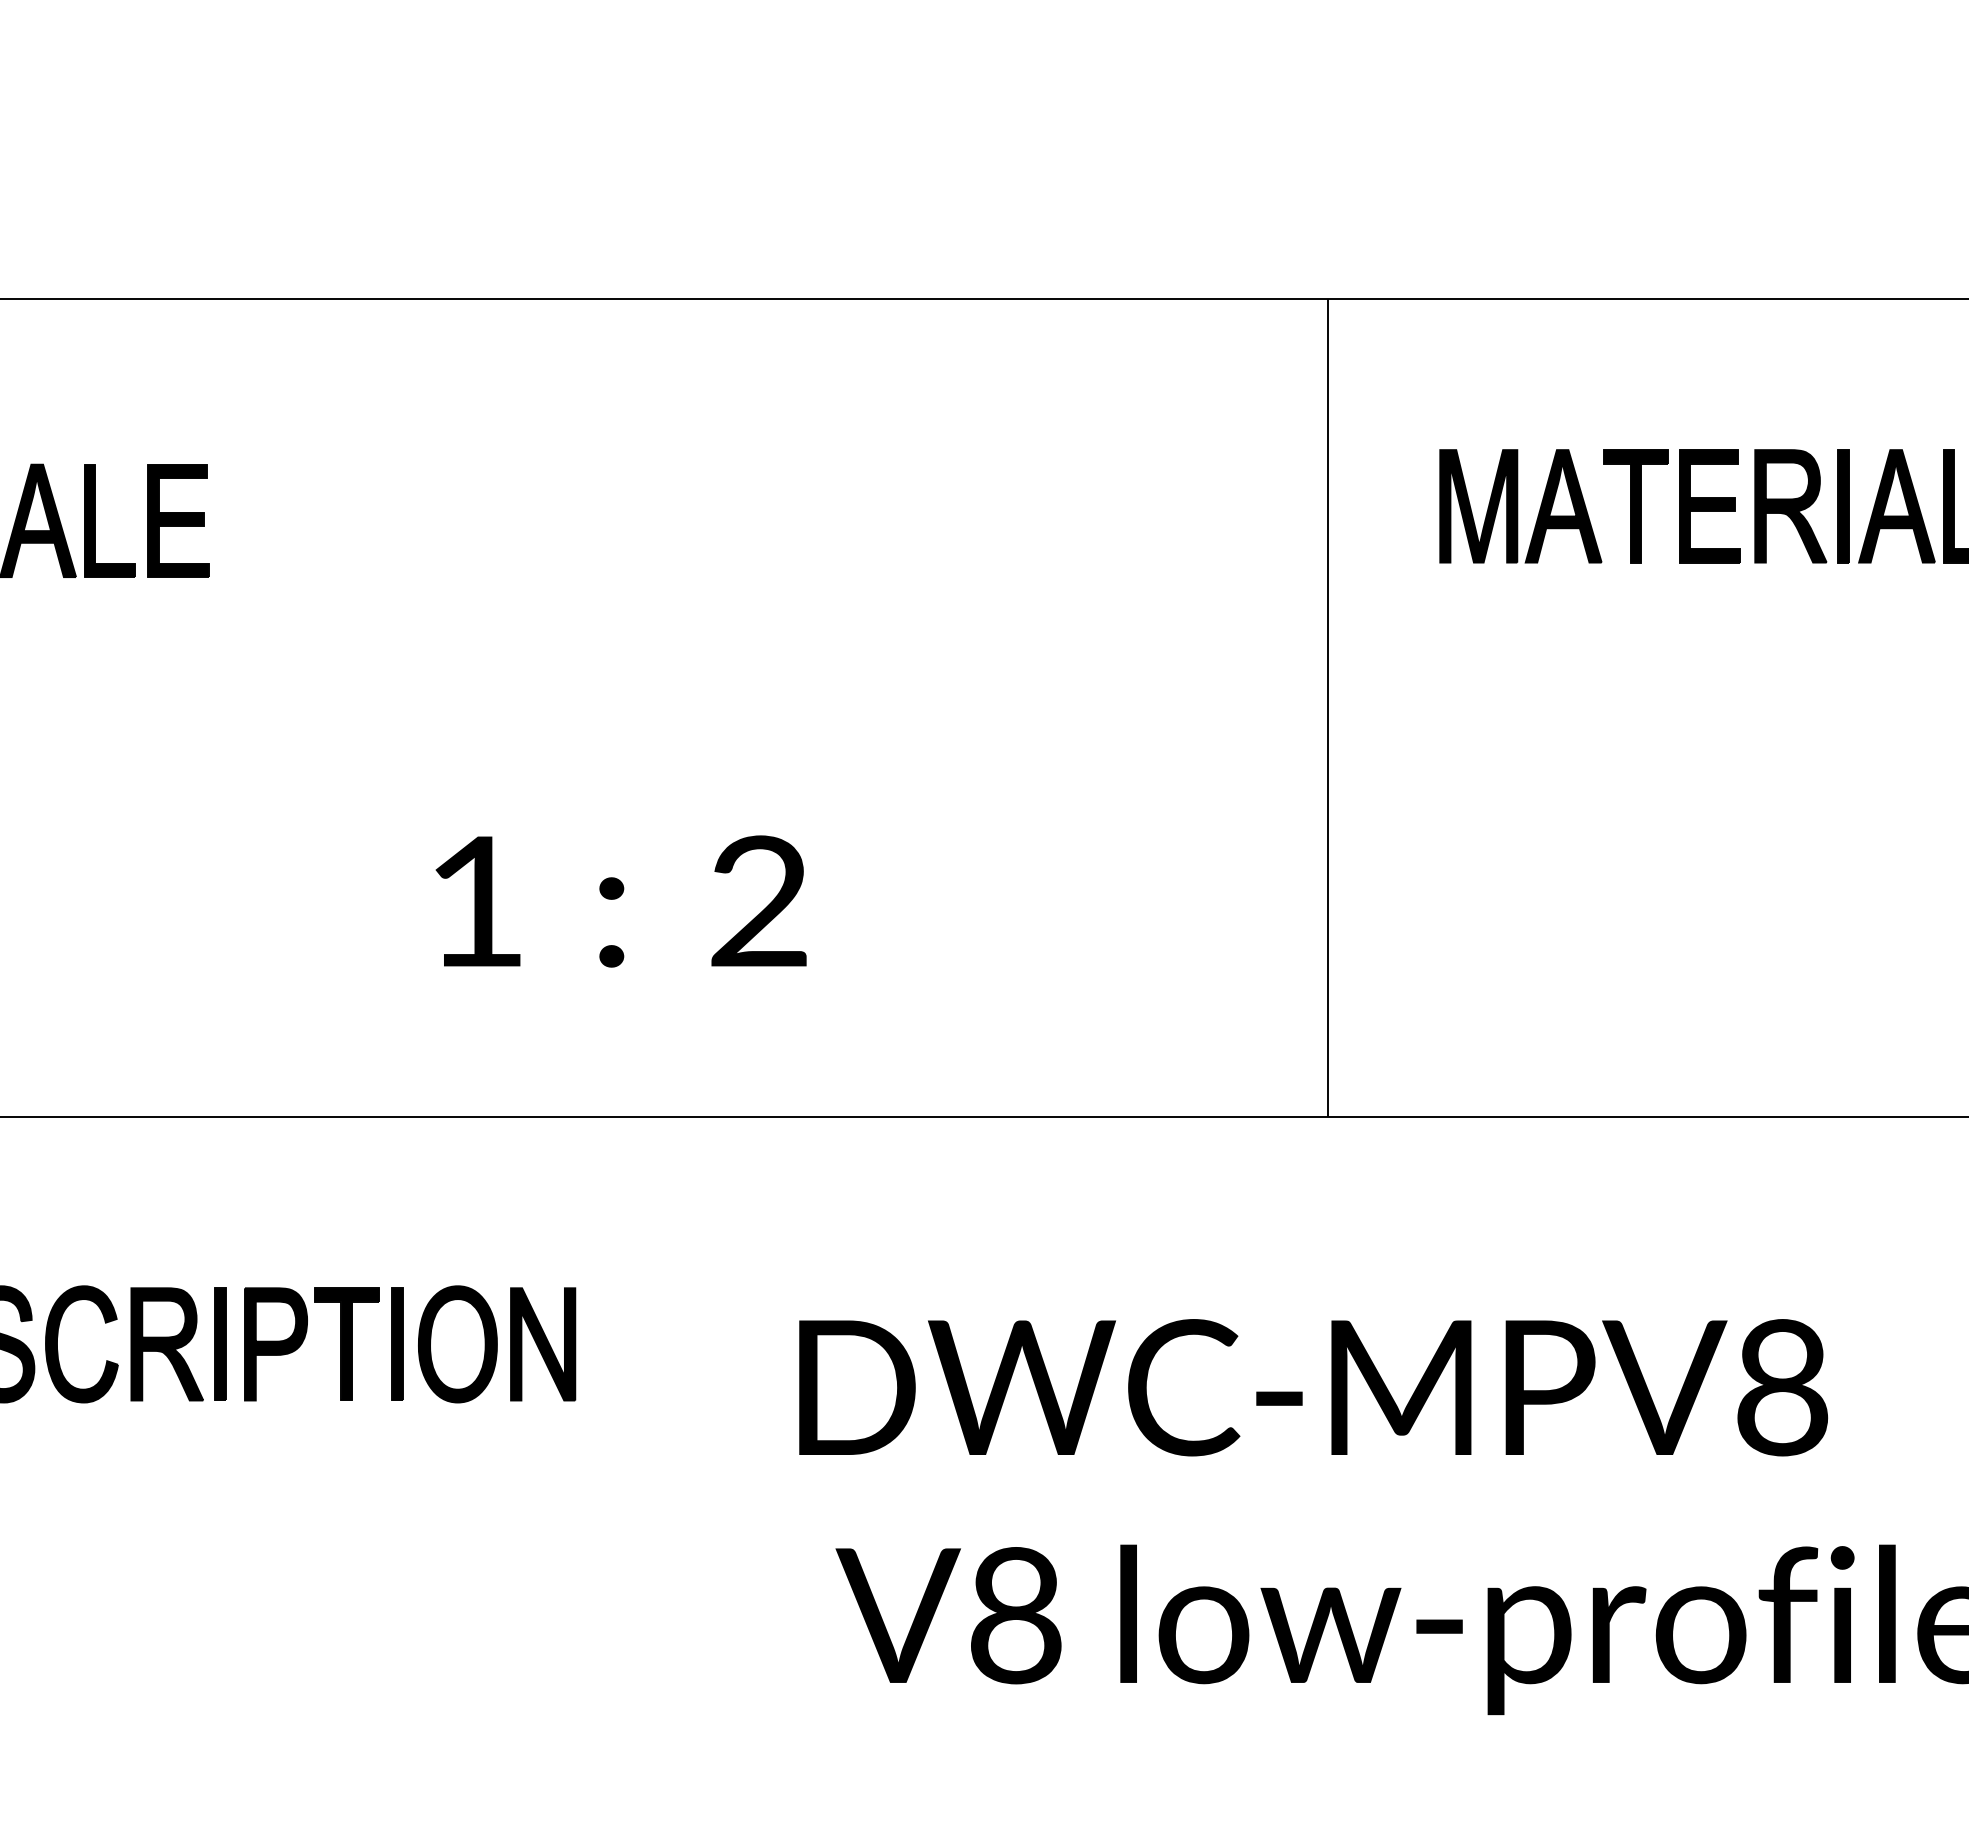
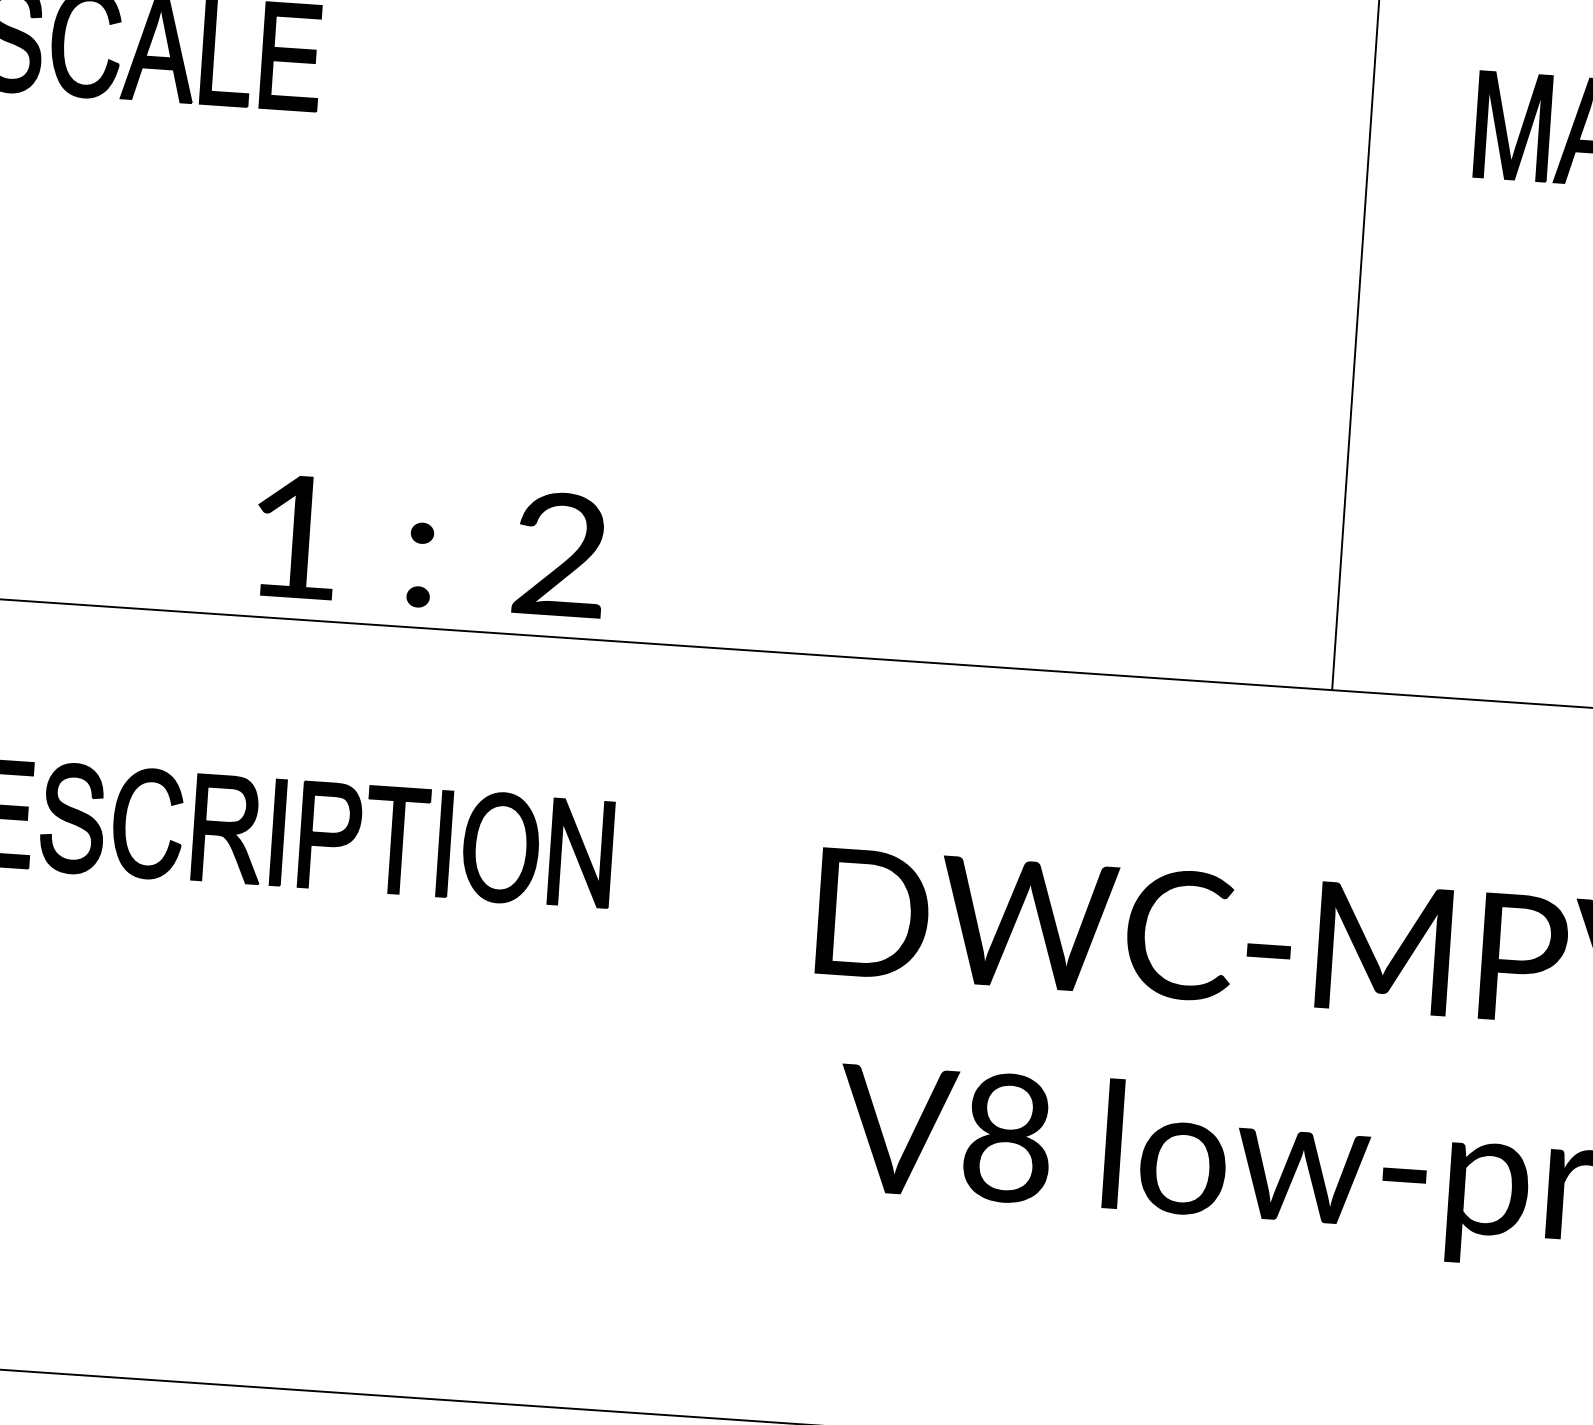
text: (620, 901) -> (429, 545), moved

